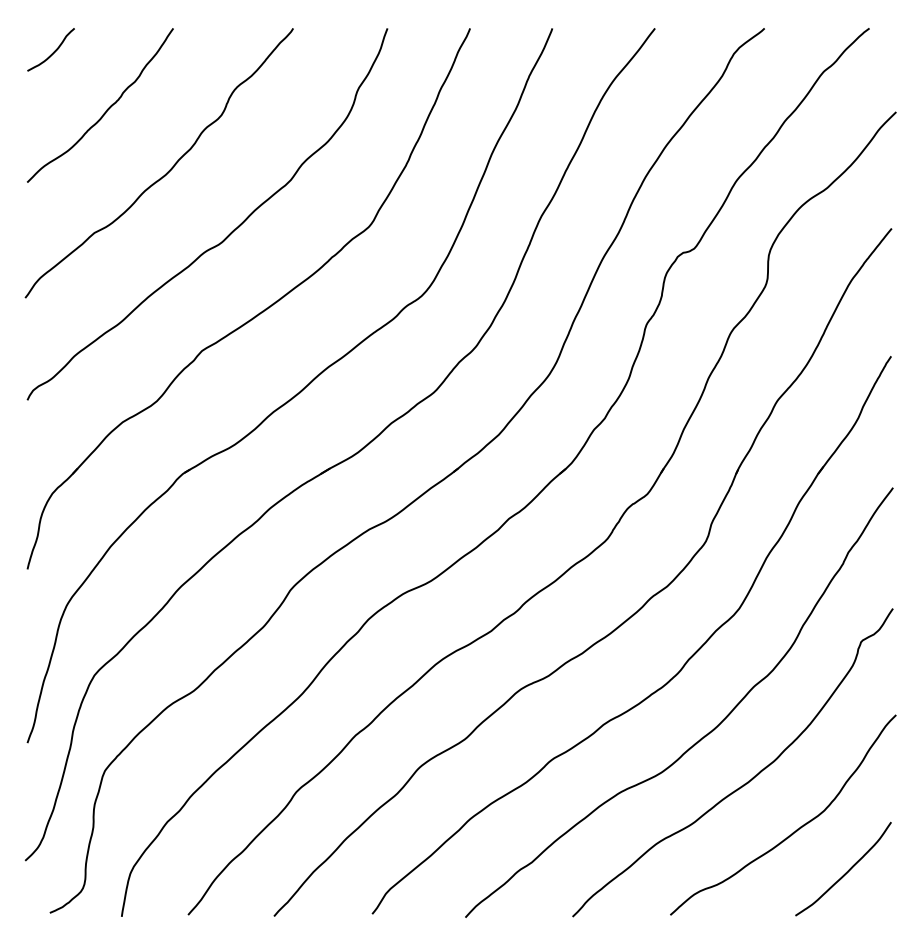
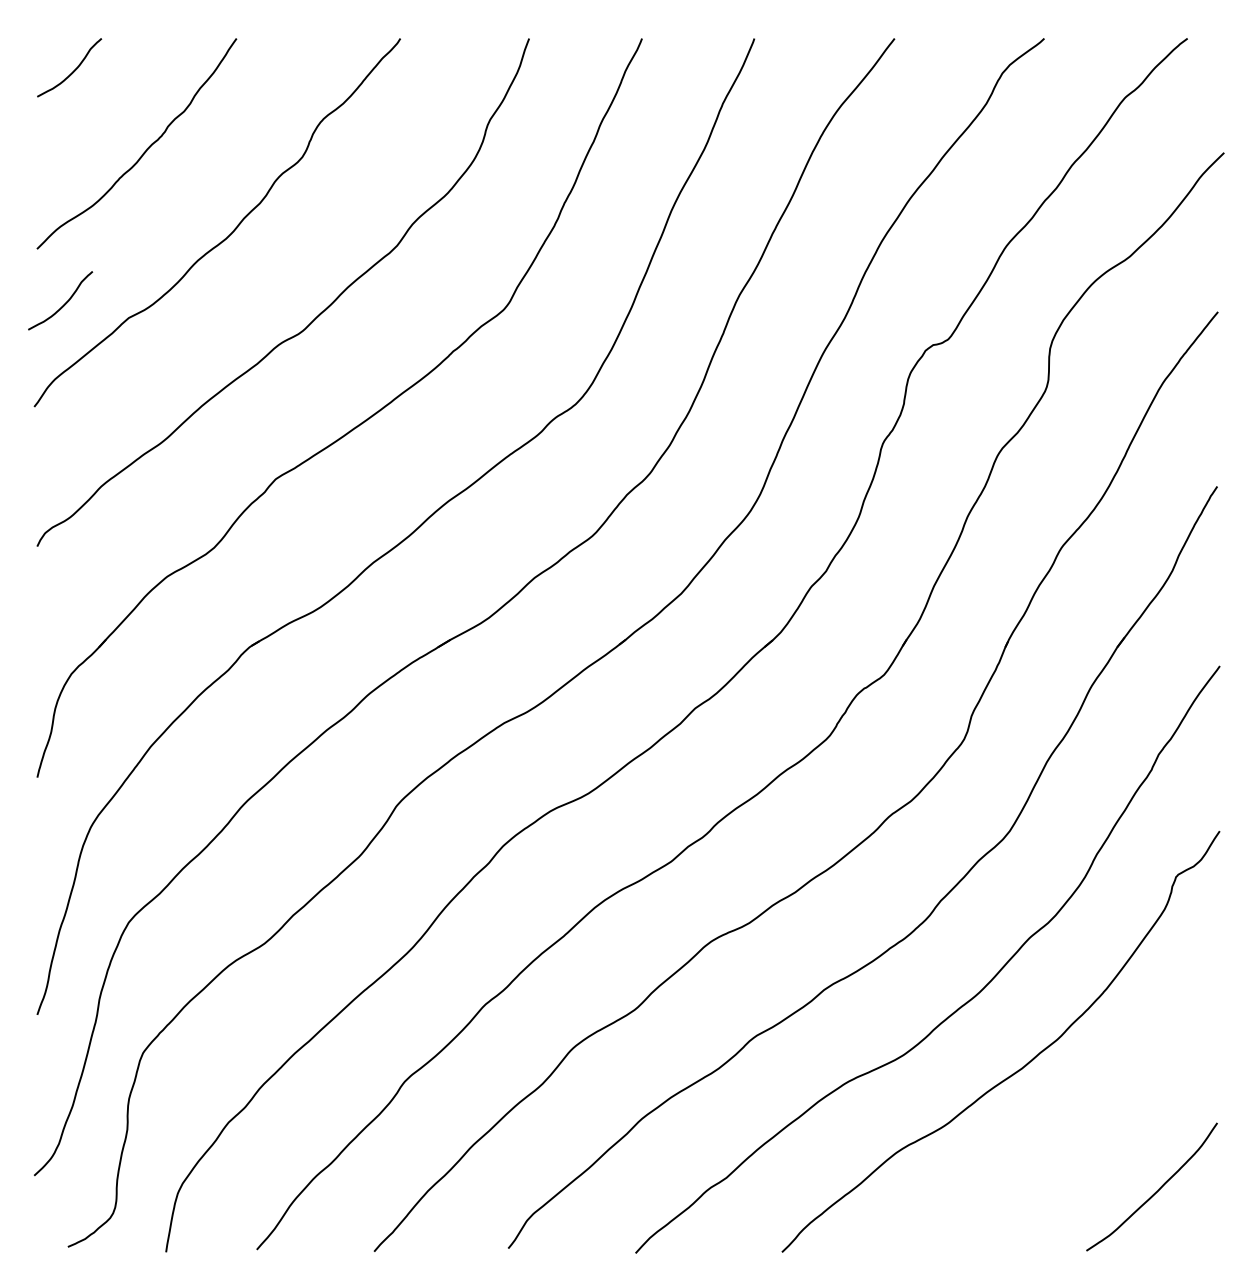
curve: (47, 222) -> (64, 303), added
curve: (796, 829) -> (1087, 1133), removed

